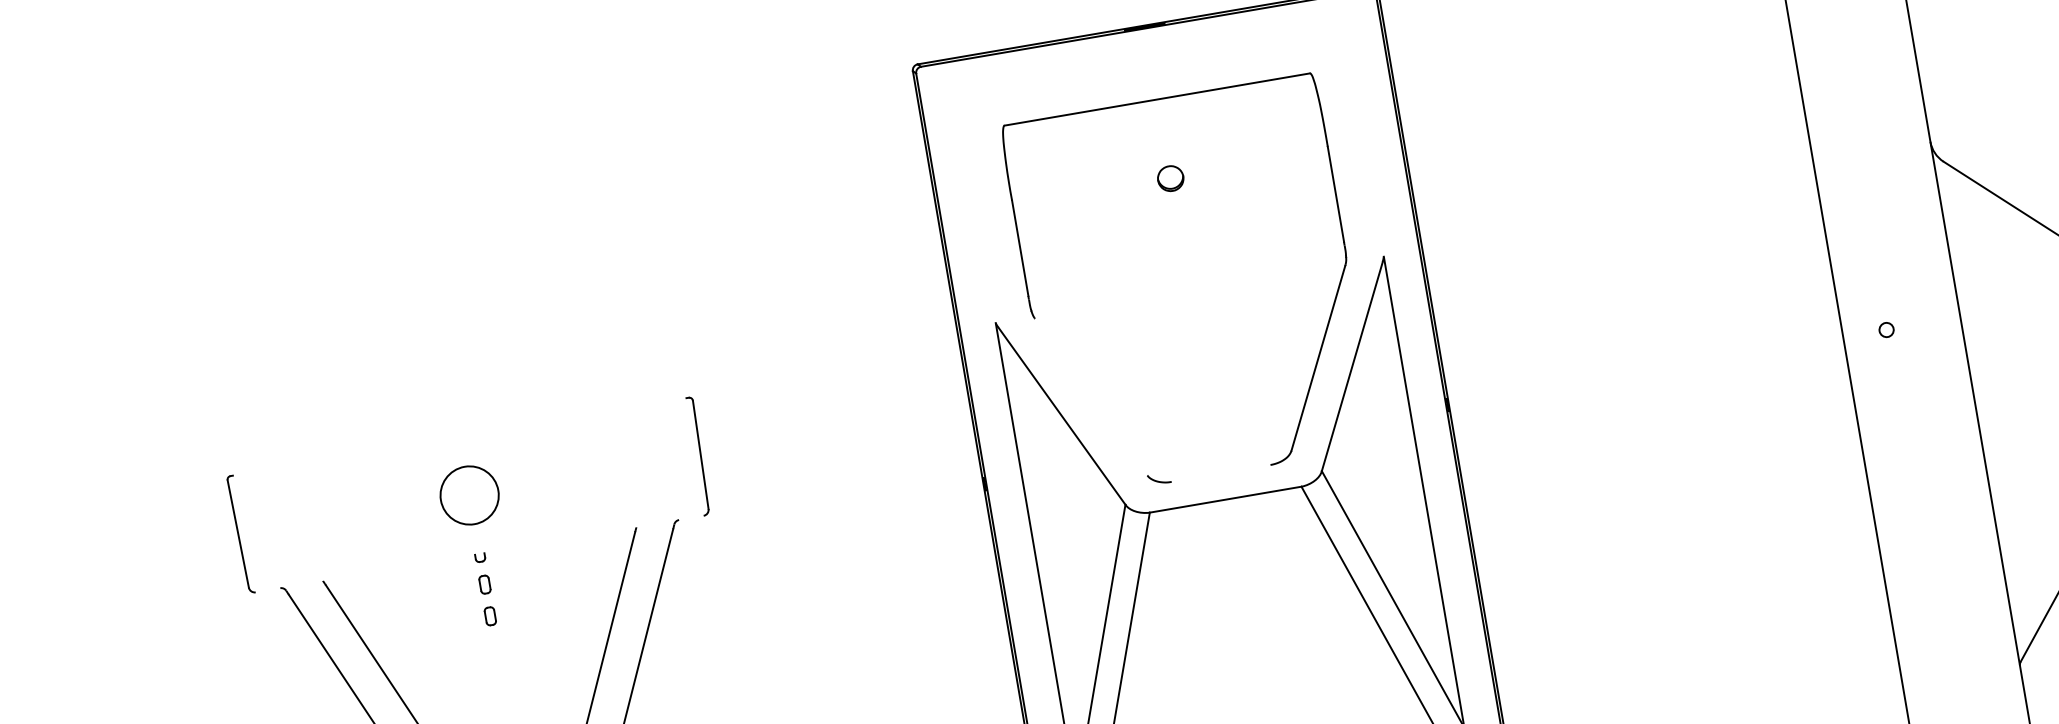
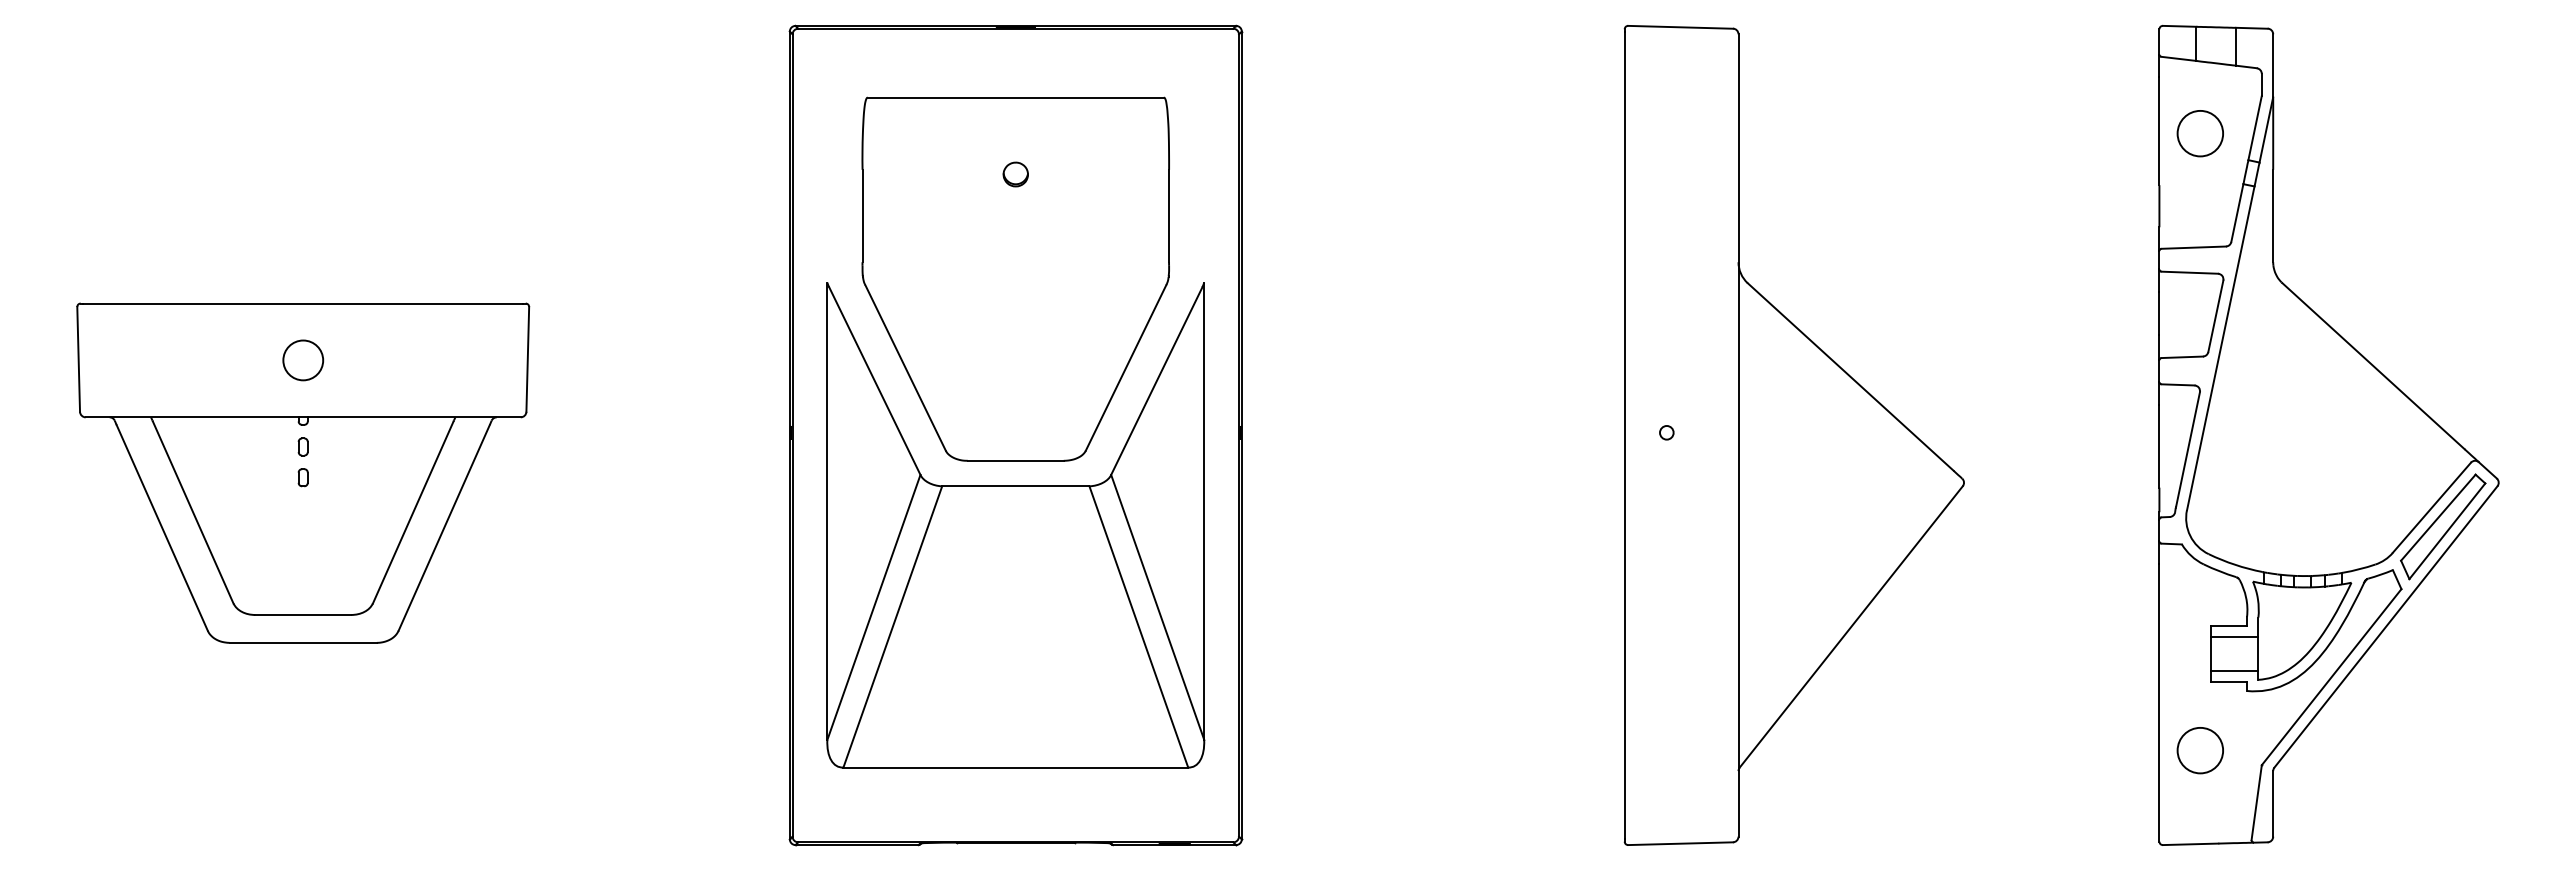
line: (1091, 396) -> (905, 367), added
line: (458, 437) -> (302, 303), added
line: (1220, 473) -> (1015, 460), added
circle: (469, 495) -> (303, 360), size x0.71
line: (478, 554) -> (302, 417), added

